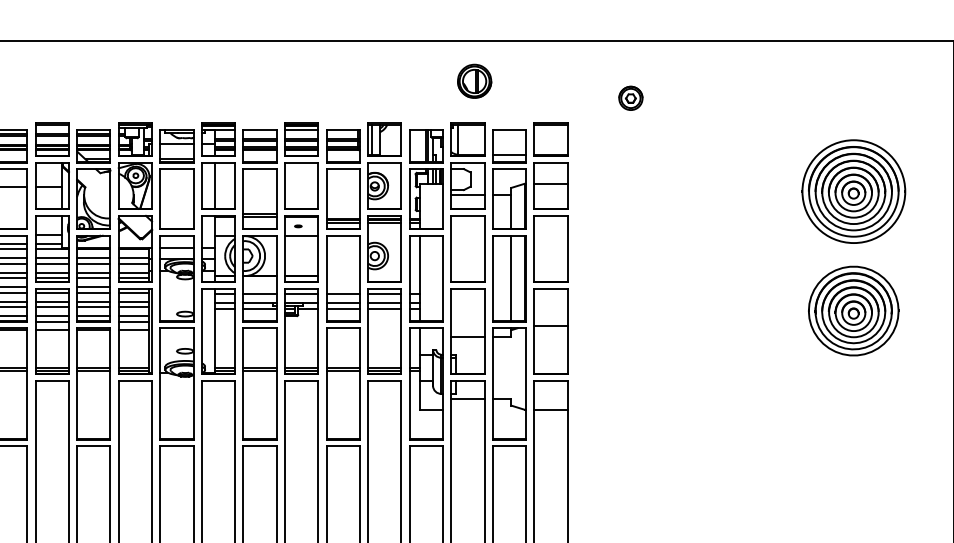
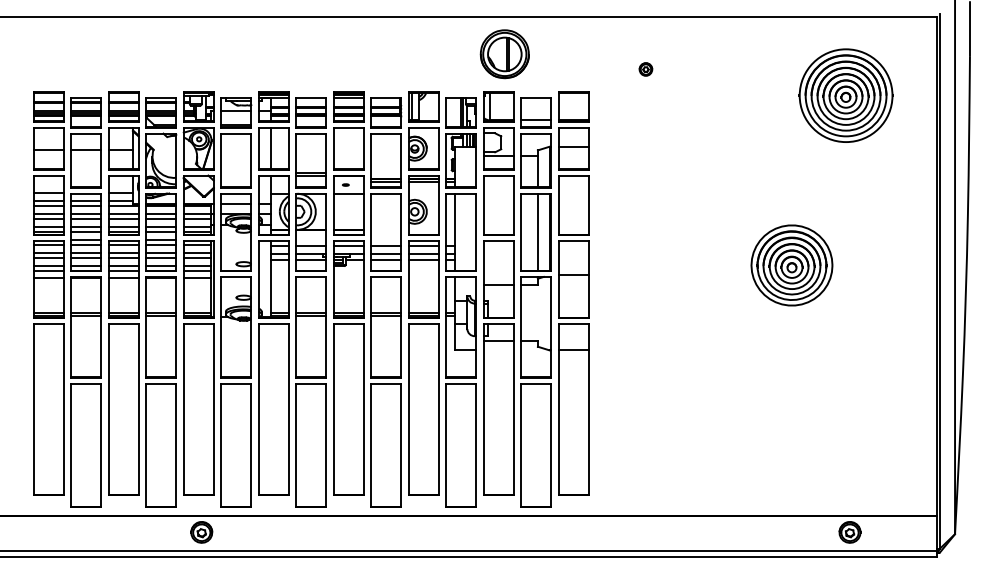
part: (474, 80) -> (504, 53), size x1.6
part: (630, 98) -> (645, 69), size x0.6
part: (853, 191) -> (845, 95), moved
part: (853, 311) -> (791, 265), moved

